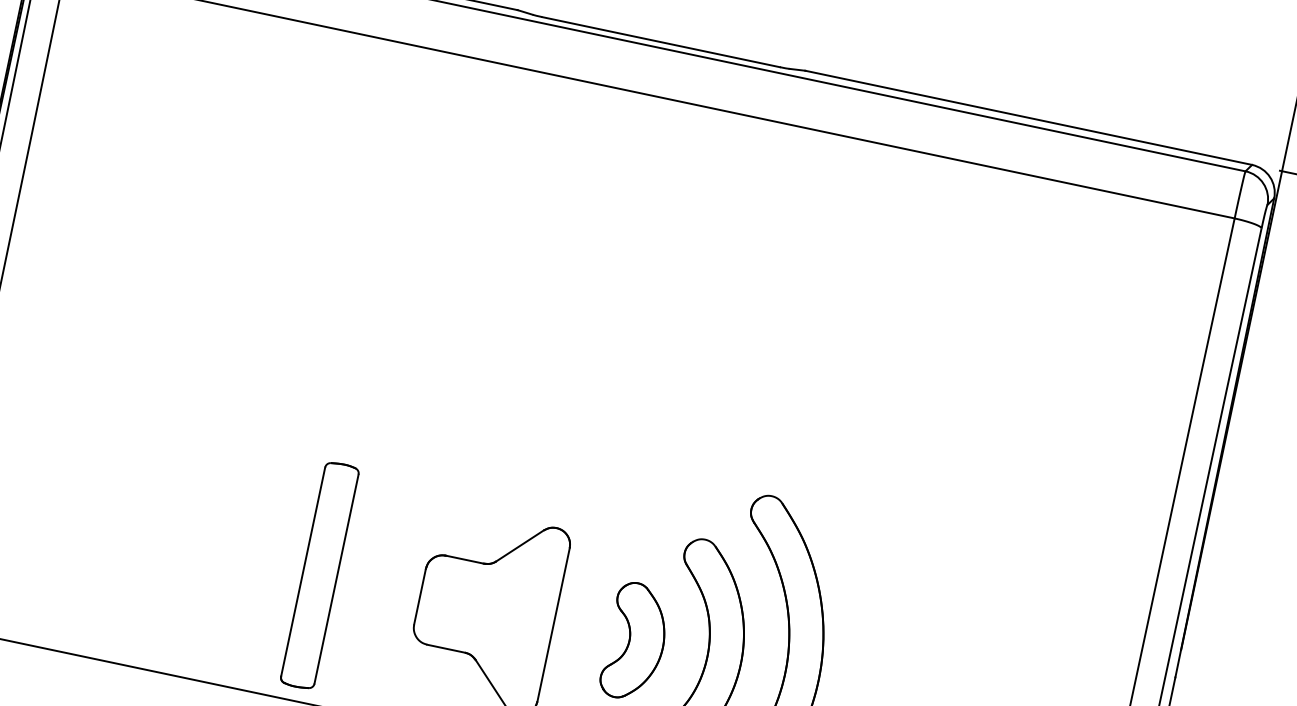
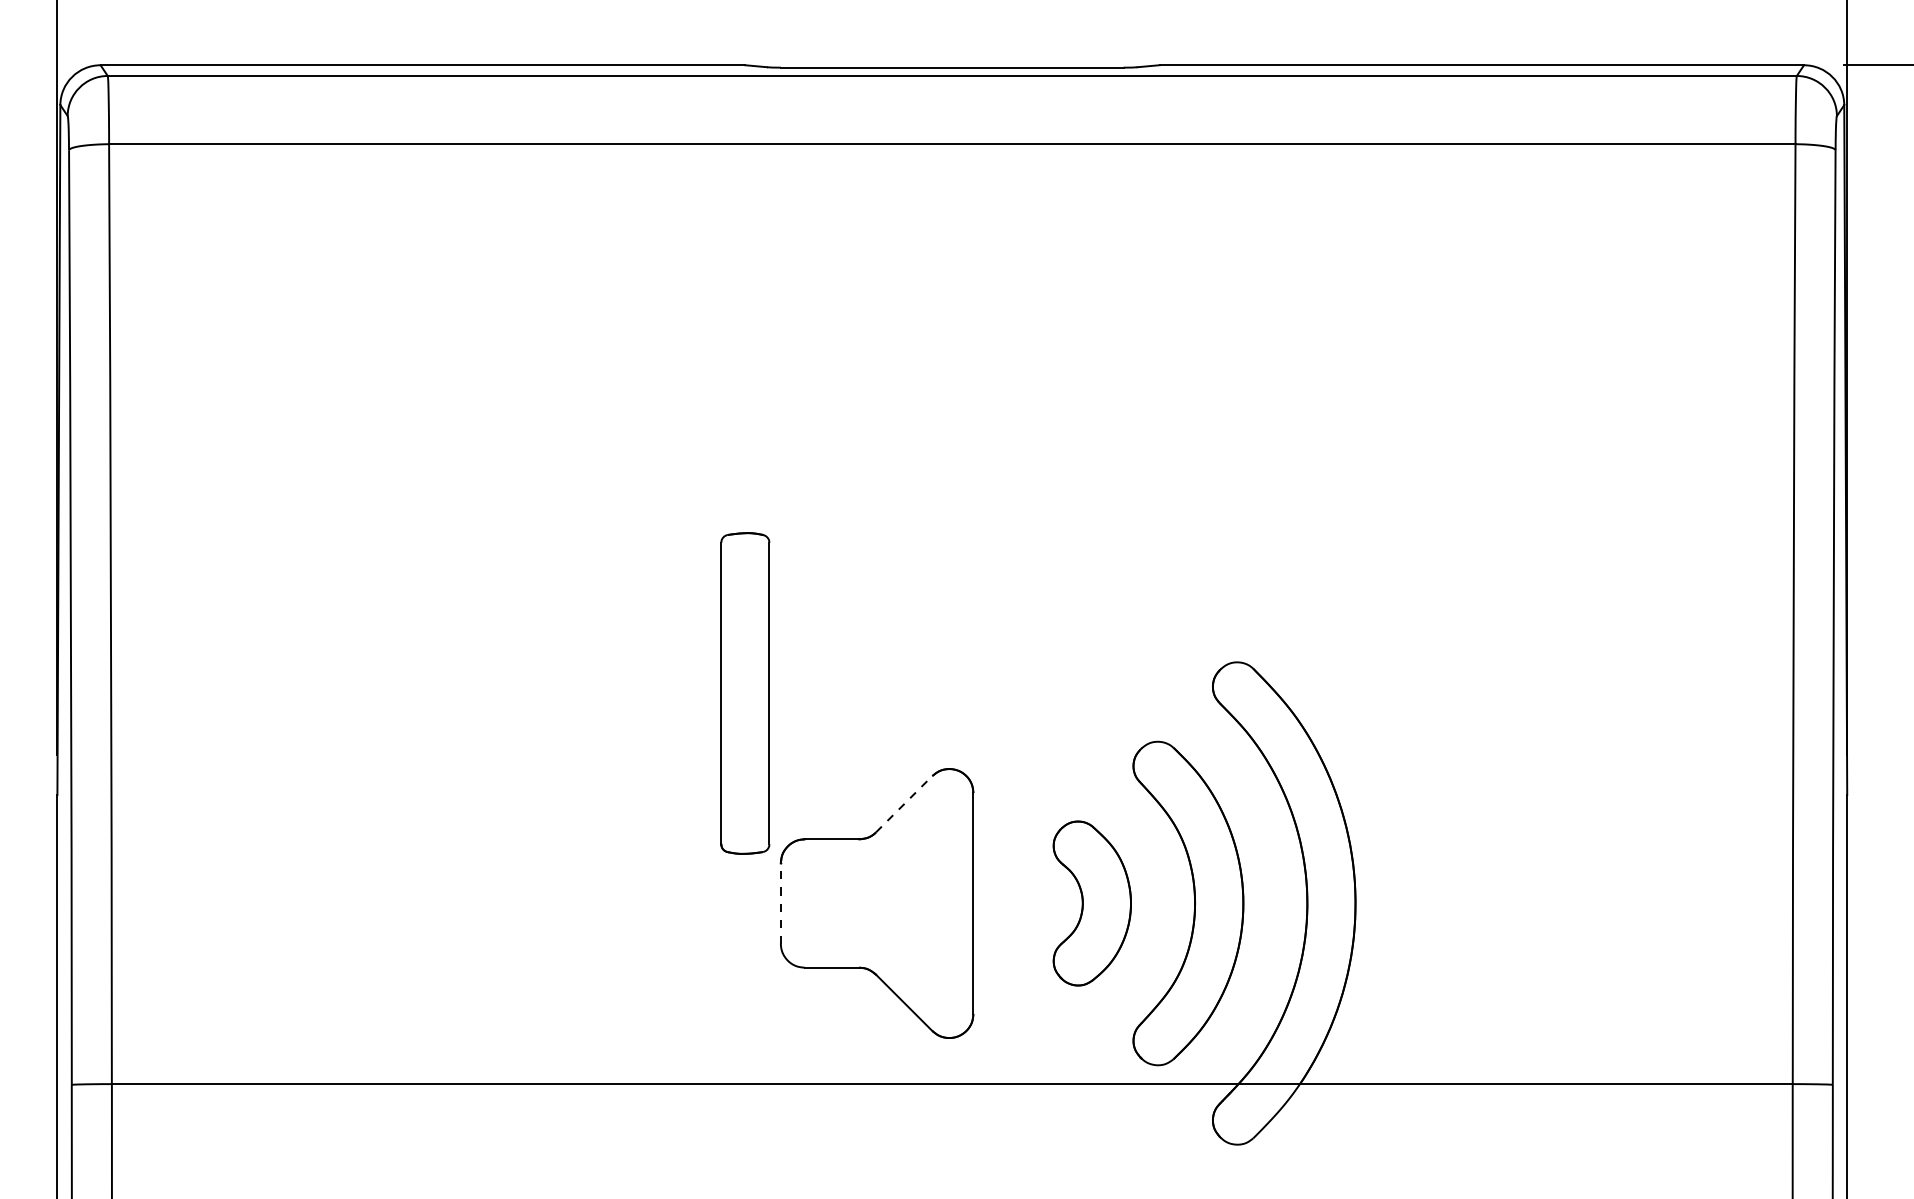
line: (520, 546) -> (904, 804), solid -> dashed
part: (319, 575) -> (745, 693), moved
line: (419, 596) -> (780, 903), solid -> dashed

